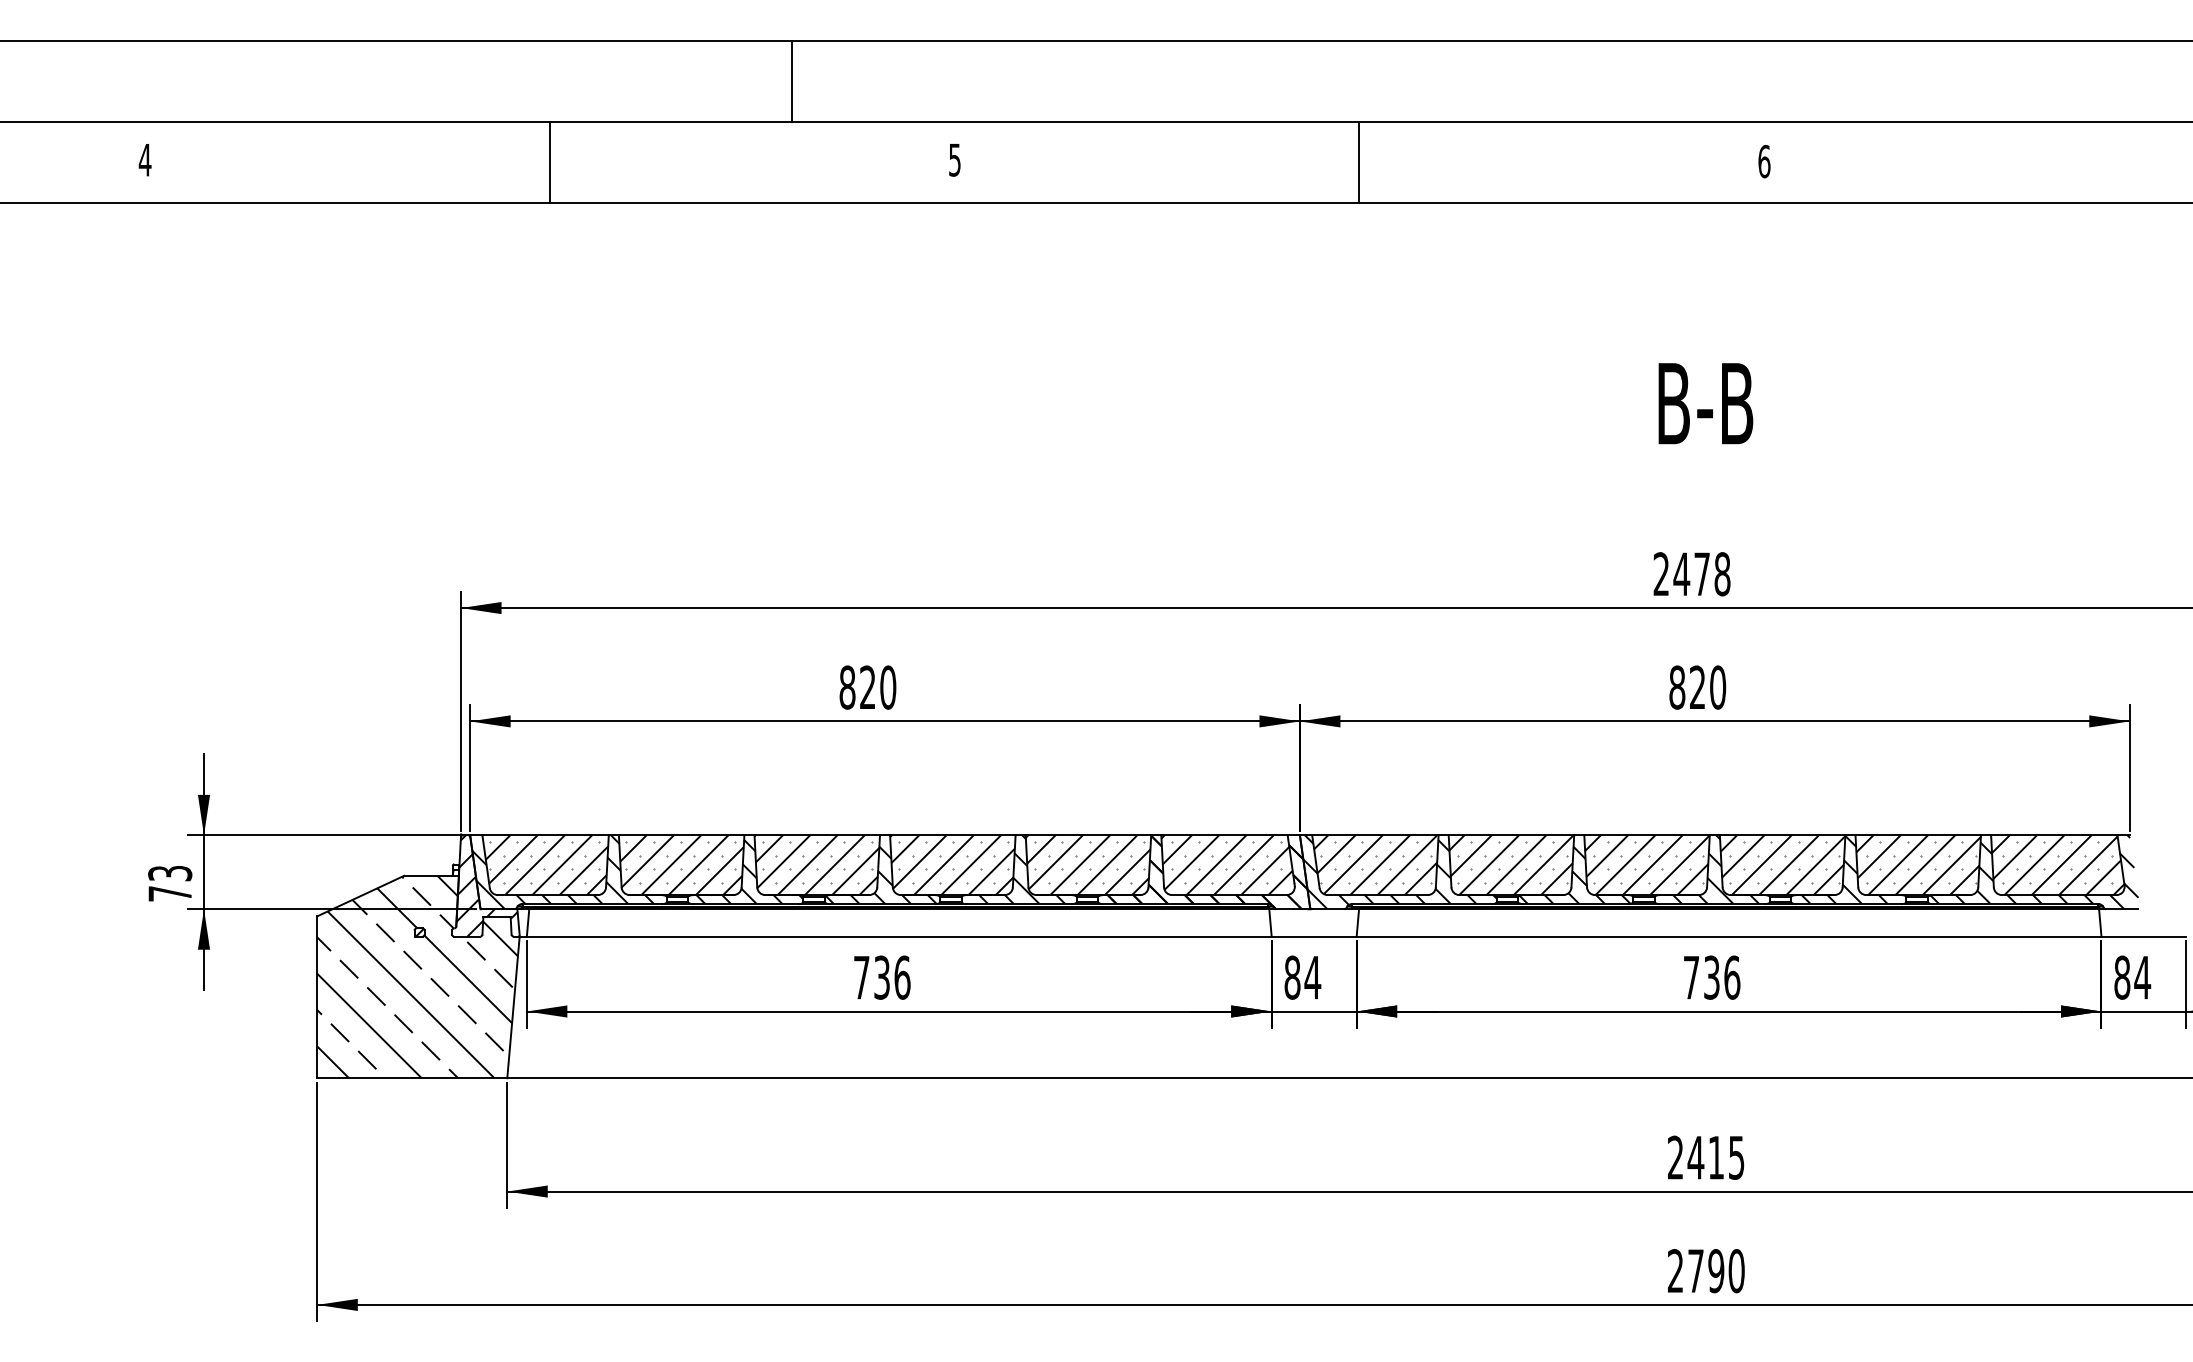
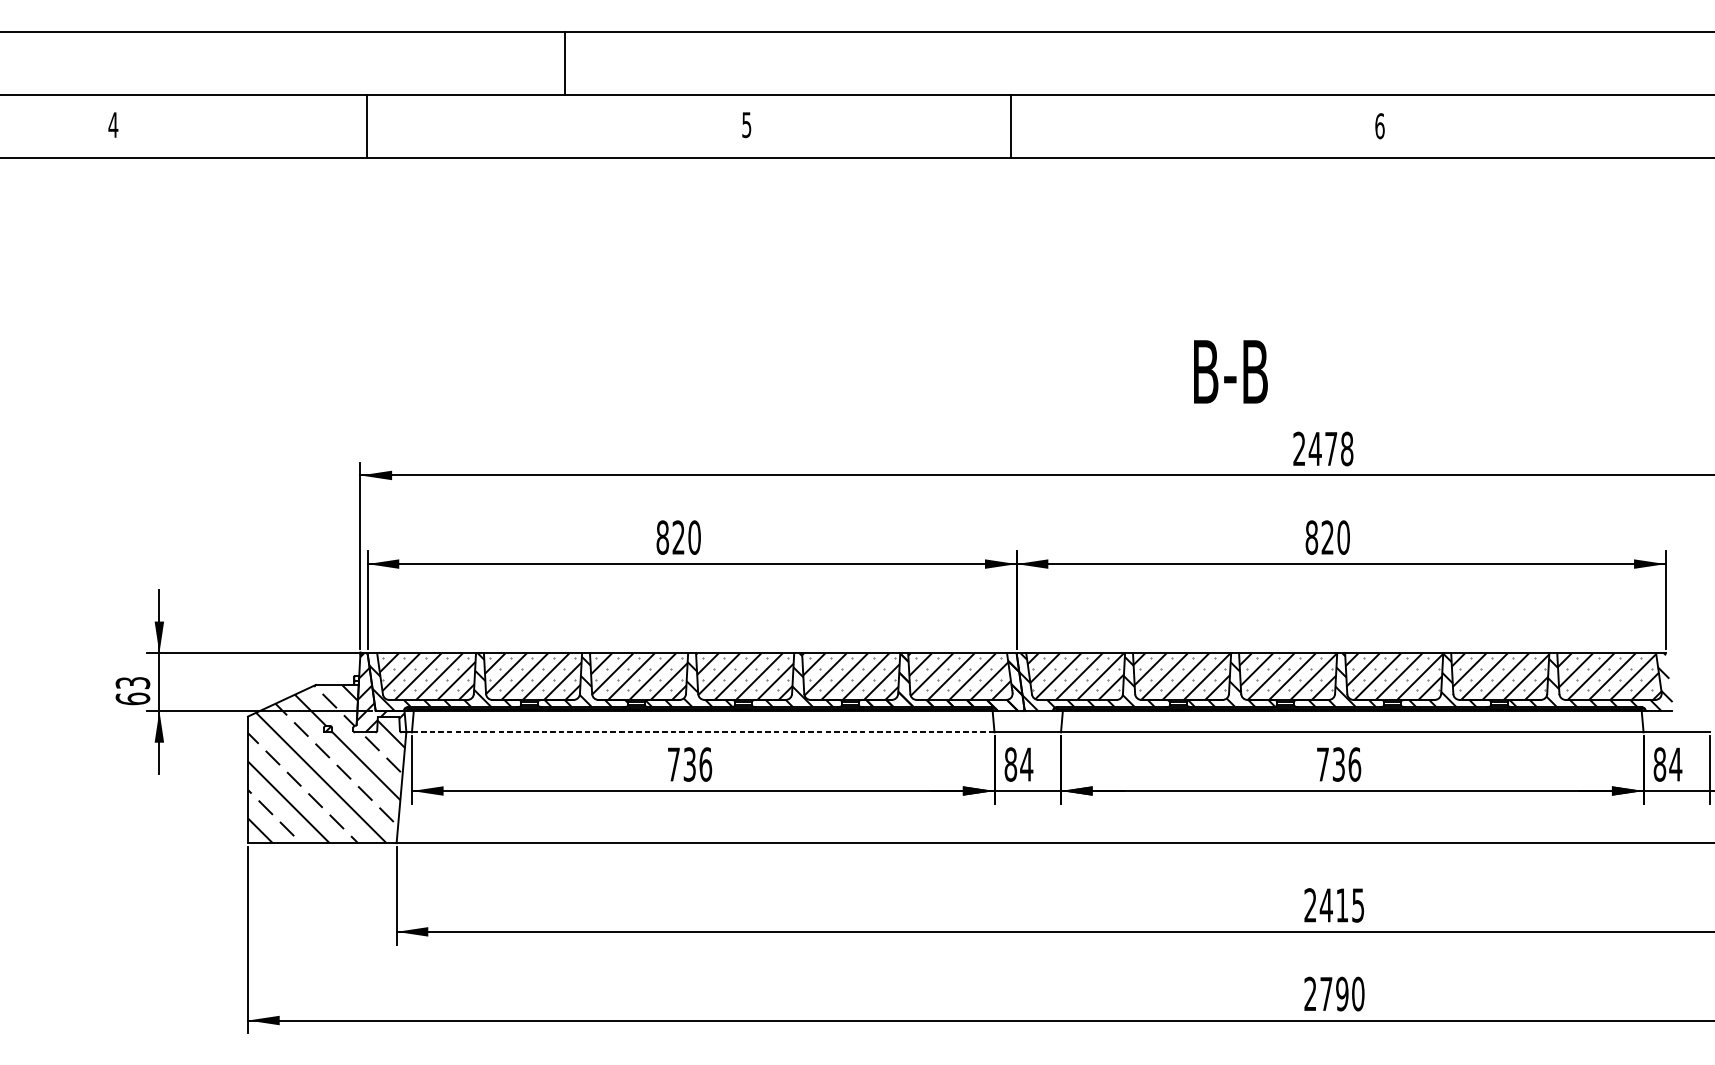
line: (792, 80) -> (564, 62), moved
line: (549, 161) -> (367, 126), moved
line: (1359, 161) -> (1010, 126), moved
text: (1705, 403) -> (1230, 371), moved
text: (170, 893) -> (133, 698), 73 -> 63
line: (898, 936) -> (702, 732), solid -> dashed

